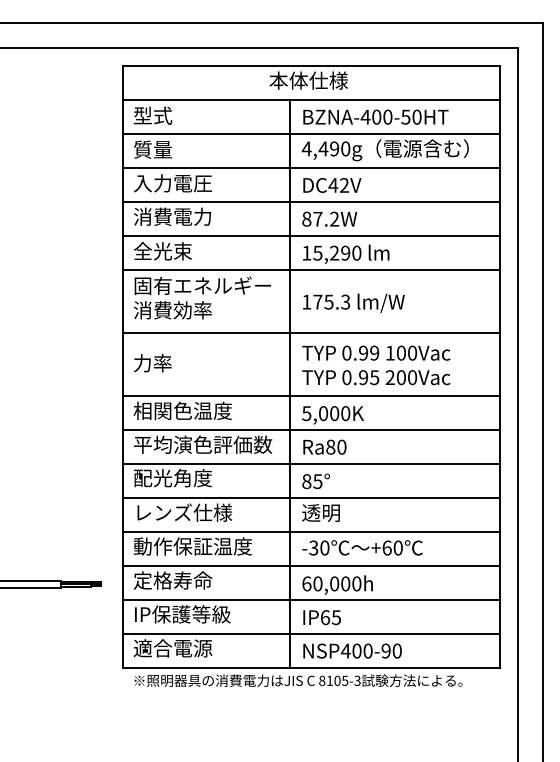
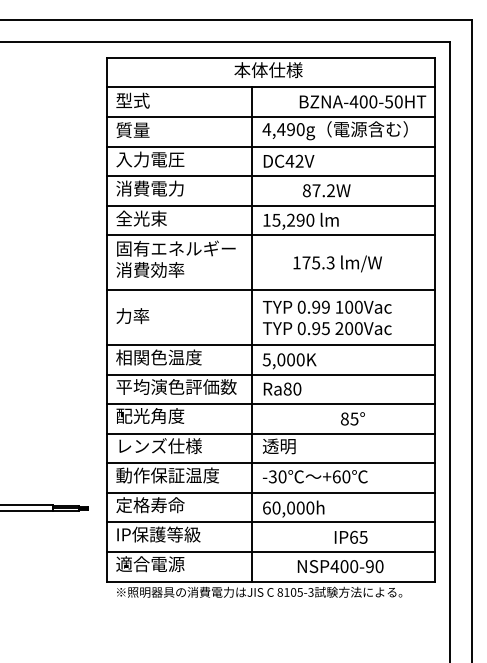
text: (375, 116) -> (362, 101), moved
text: (329, 218) -> (326, 190), moved
text: (353, 302) -> (337, 263), moved
text: (315, 480) -> (352, 418), moved
text: (321, 616) -> (350, 536), moved
text: (352, 651) -> (340, 566), moved

